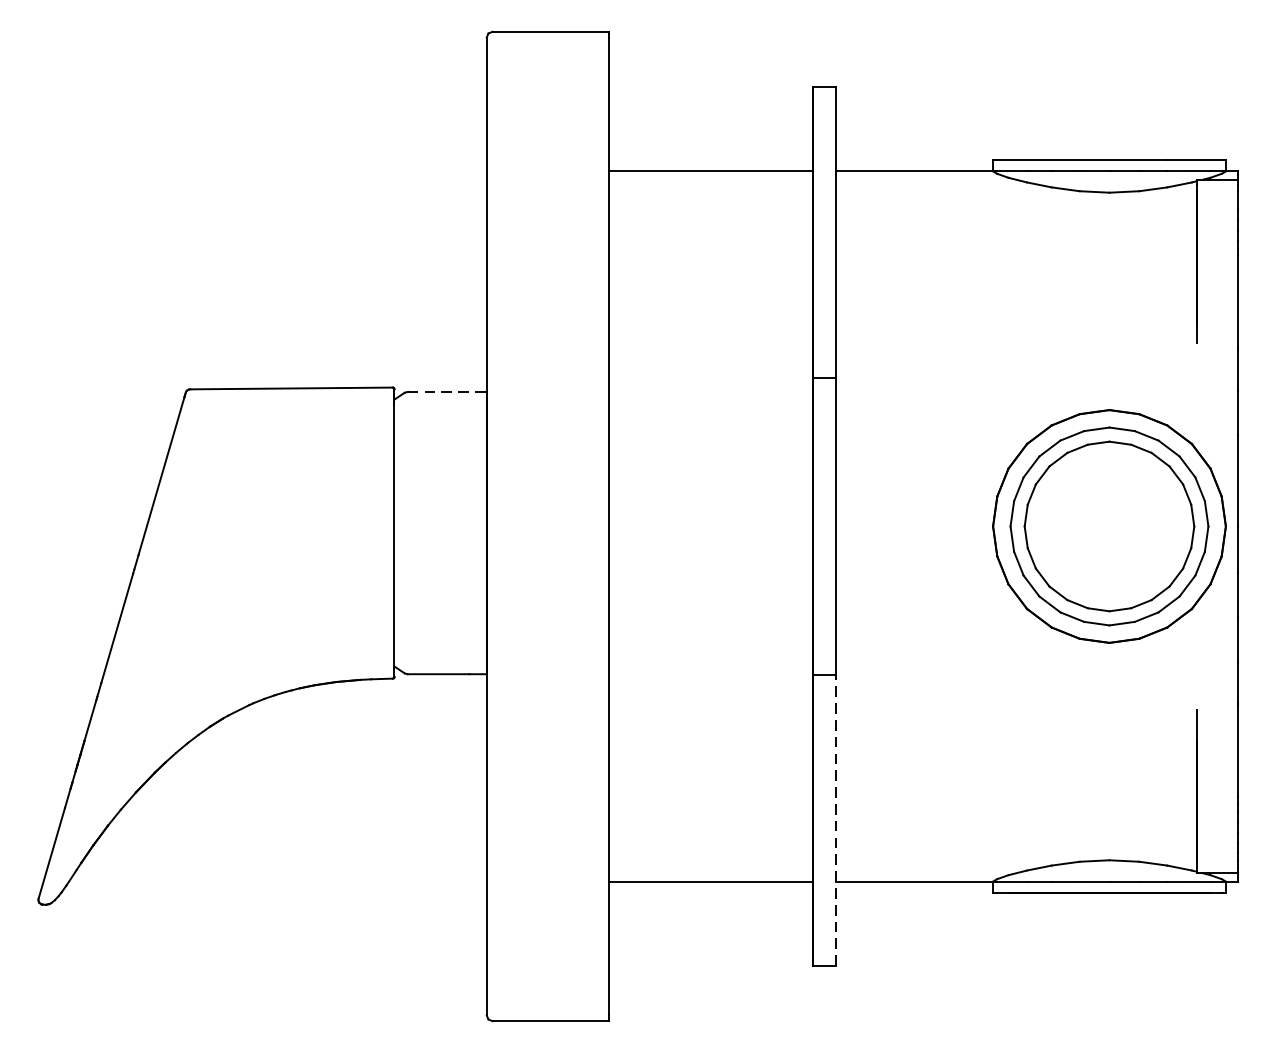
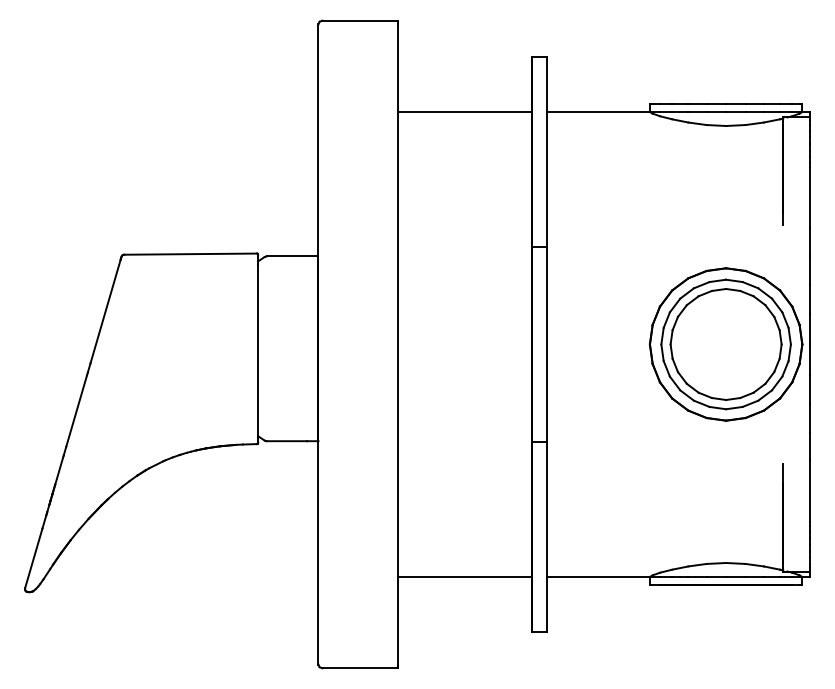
line: (447, 392) -> (292, 256), dashed -> solid
line: (836, 819) -> (547, 536), dashed -> solid

